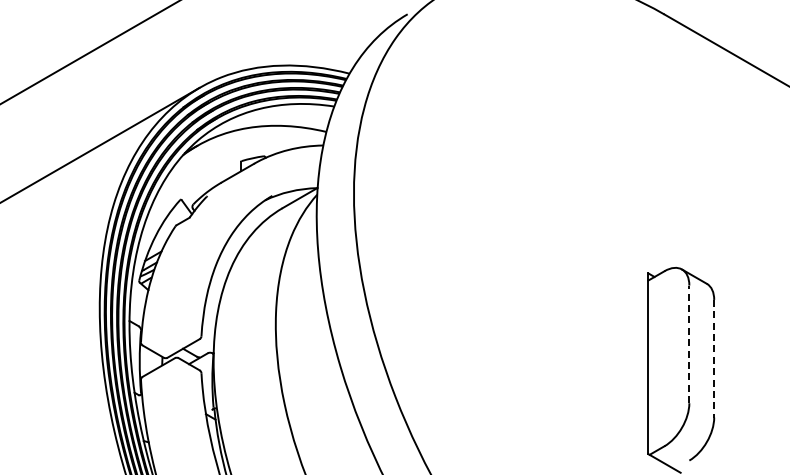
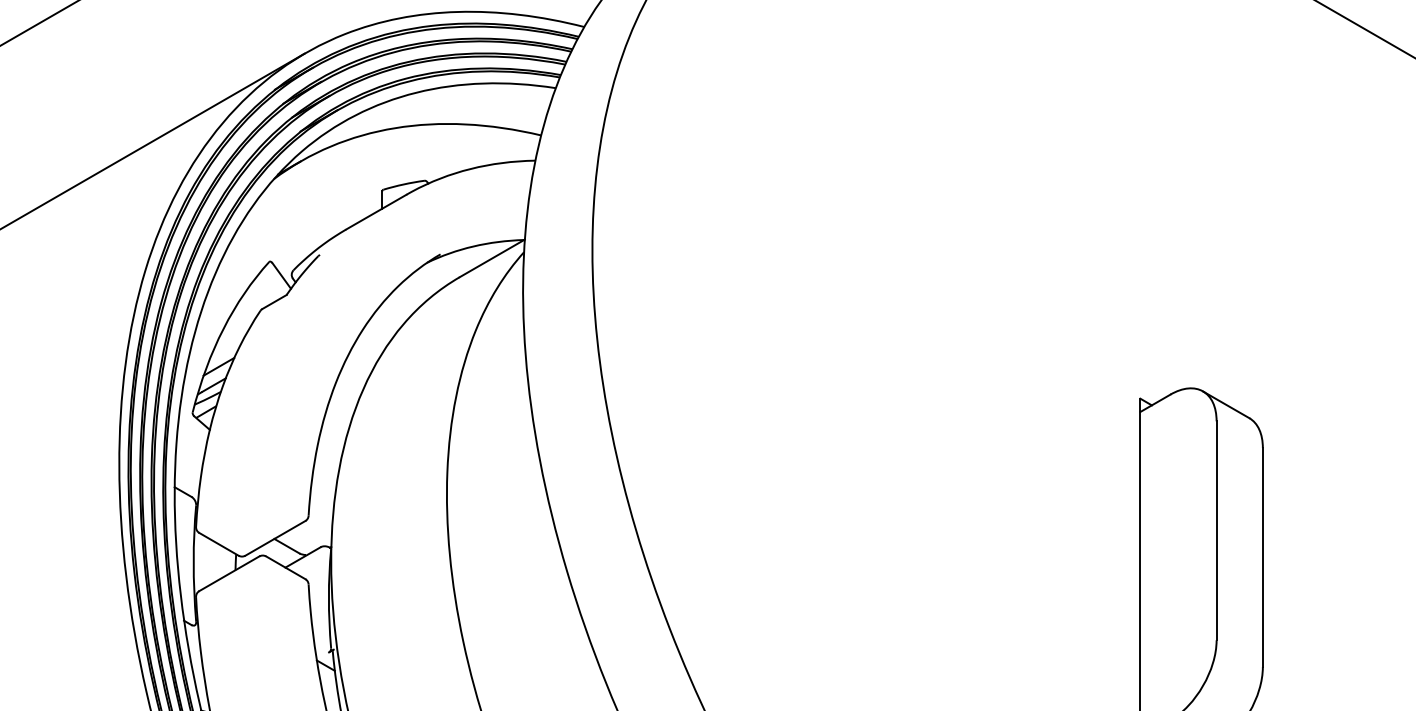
line: (689, 344) -> (1216, 531), dashed -> solid
line: (714, 358) -> (1263, 557), dashed -> solid

